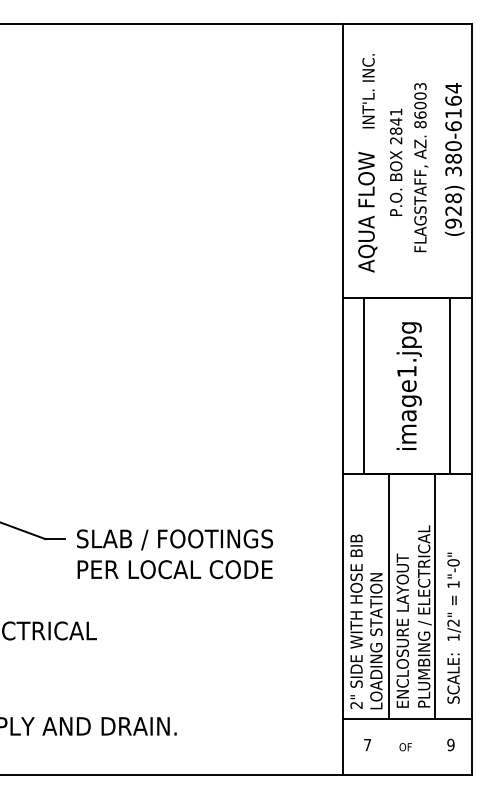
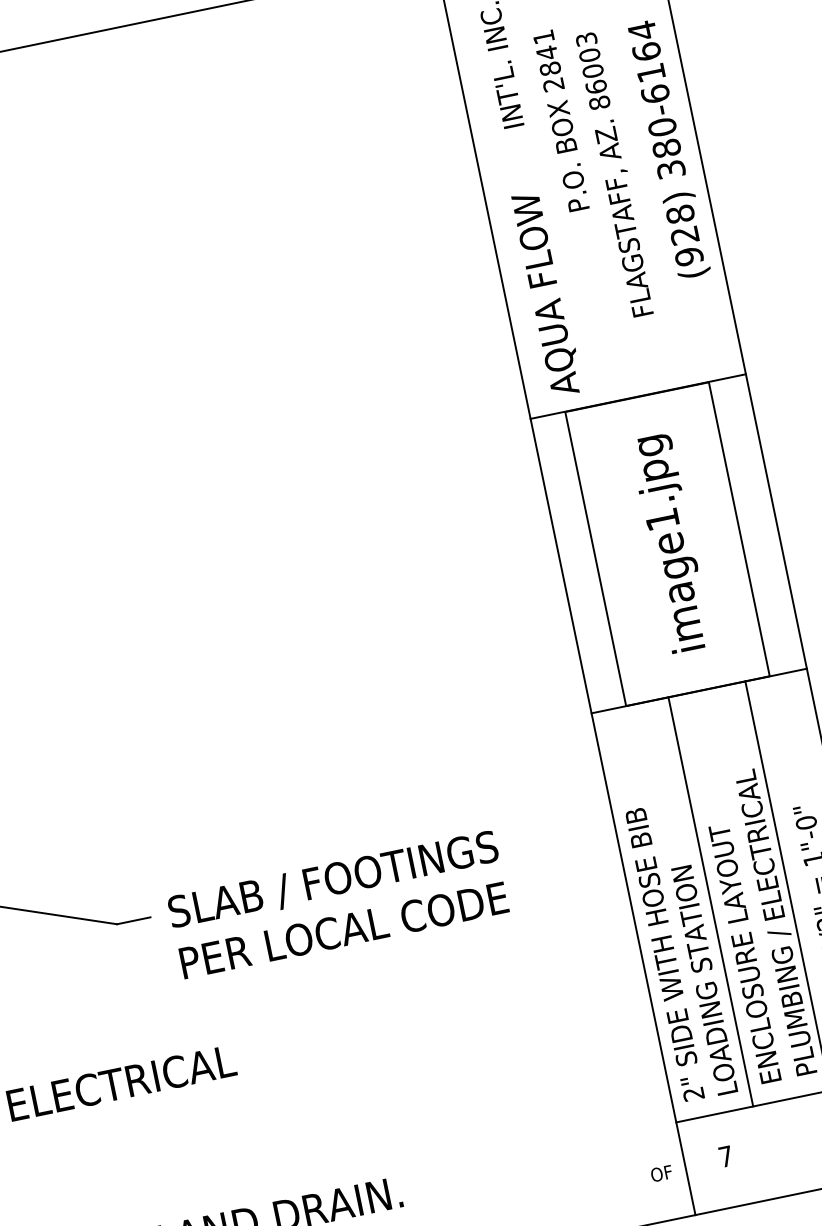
text: (396, 161) -> (561, 119), moved
text: (367, 212) -> (547, 294), moved
text: (405, 747) -> (661, 1174), moved

